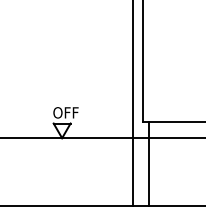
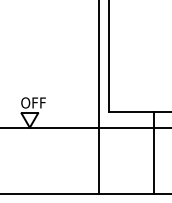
line: (149, 163) -> (154, 152), moved

